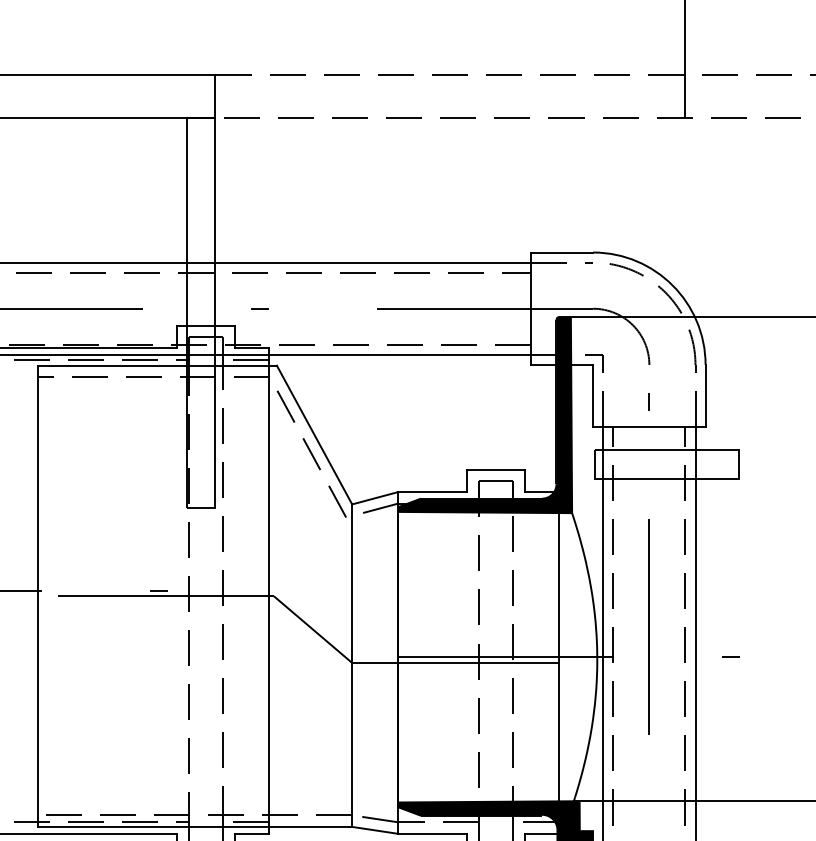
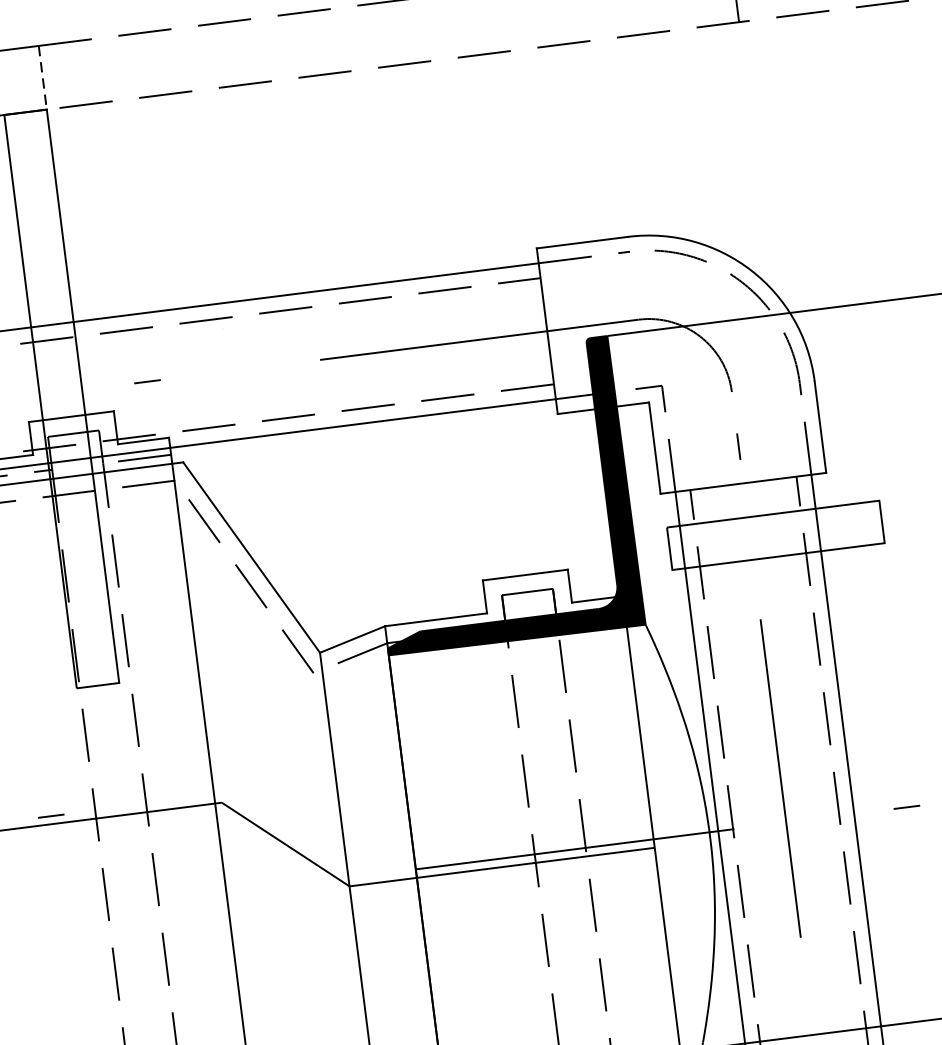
line: (215, 96) -> (42, 77), solid -> dashed

